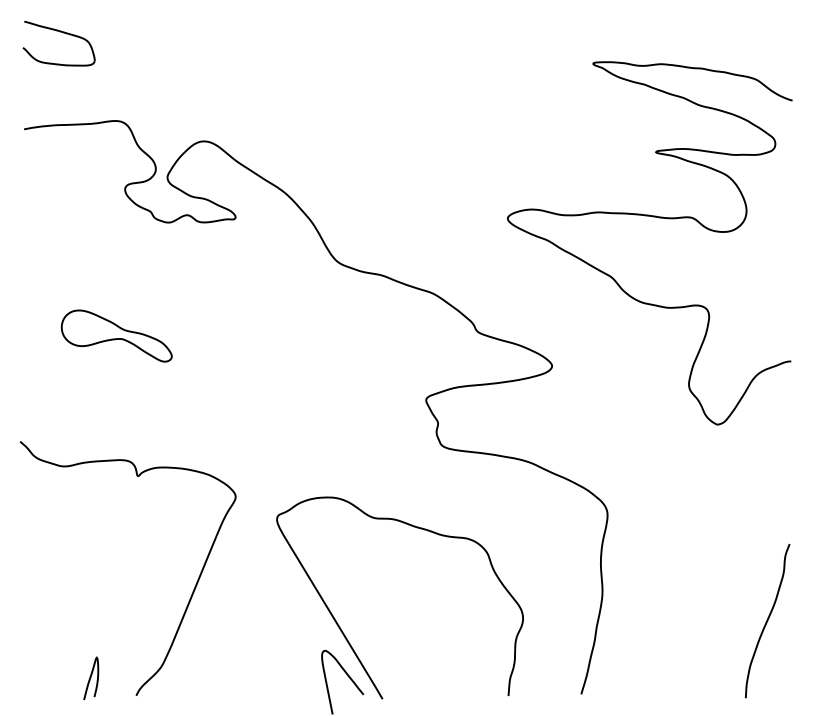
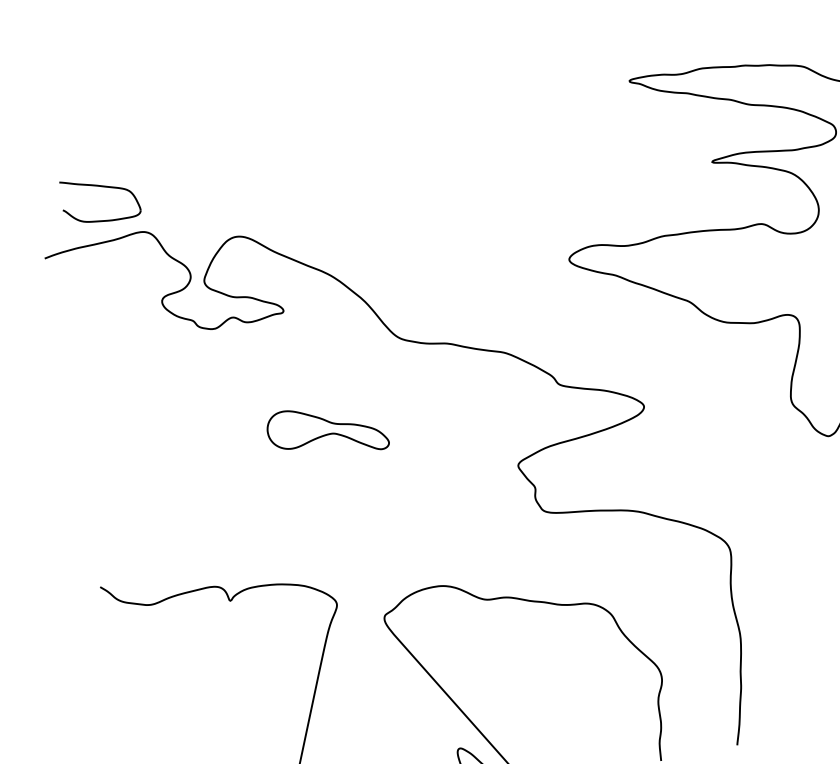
part: (59, 32) -> (98, 187), moved
part: (116, 335) -> (326, 430), moved

